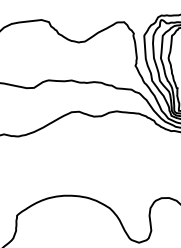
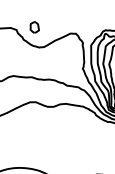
part: (71, 16) -> (34, 26), added

